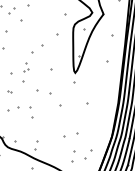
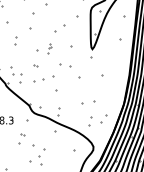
part: (25, 72) -> (49, 48), size x0.6
part: (31, 111) -> (54, 82), size x1.6

